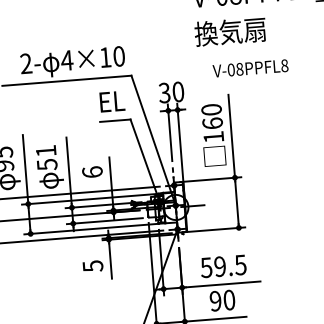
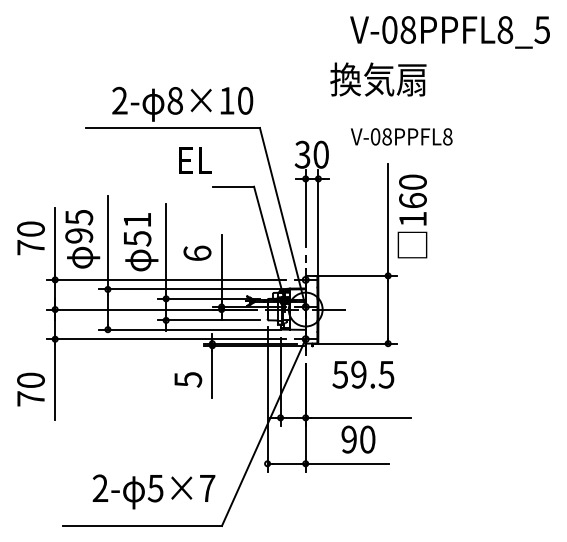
text: (230, 31) -> (378, 79), moved
text: (66, 60) -> (174, 100), 4×10 -> 8×10
text: (250, 68) -> (401, 136), moved
text: (112, 101) -> (195, 160), moved
text: (213, 135) -> (412, 216), moved
text: (223, 266) -> (363, 374), moved

